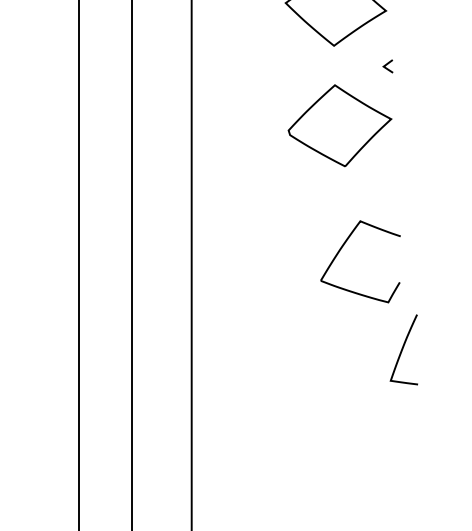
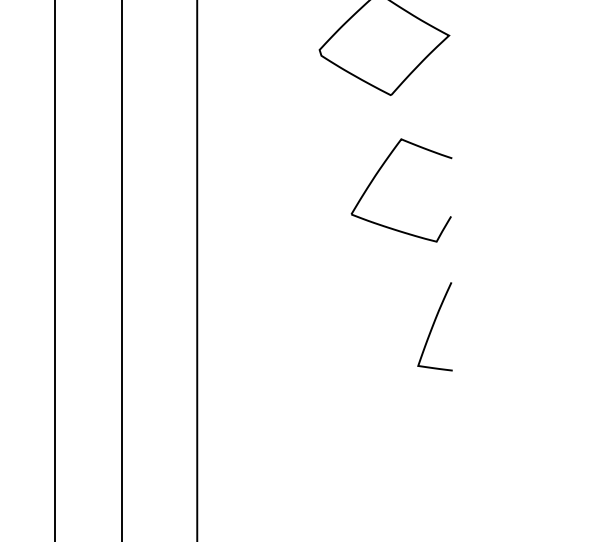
part: (342, 248) -> (378, 173), moved
curve: (403, 349) -> (434, 326), moved

